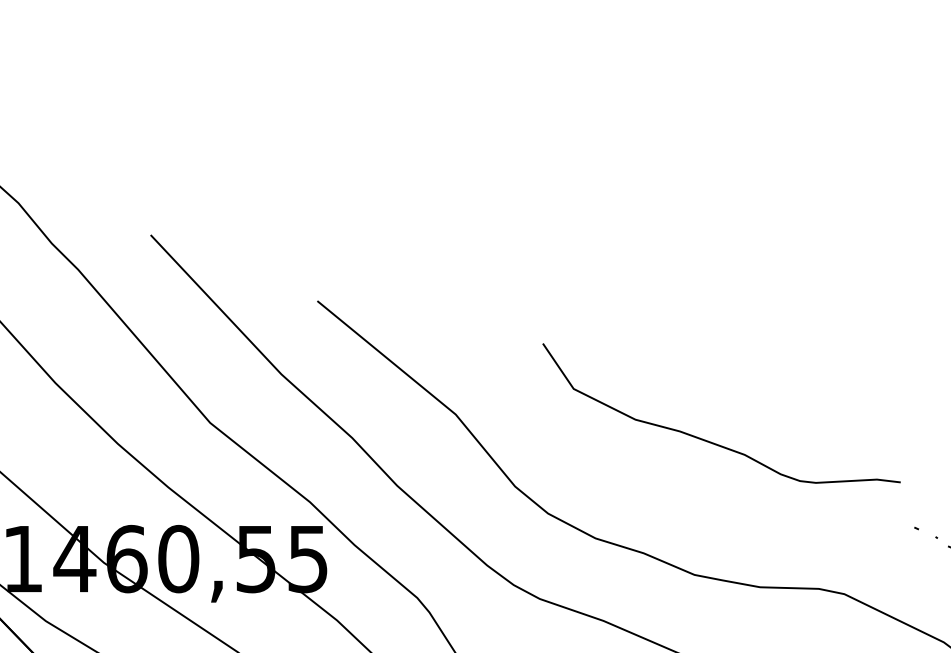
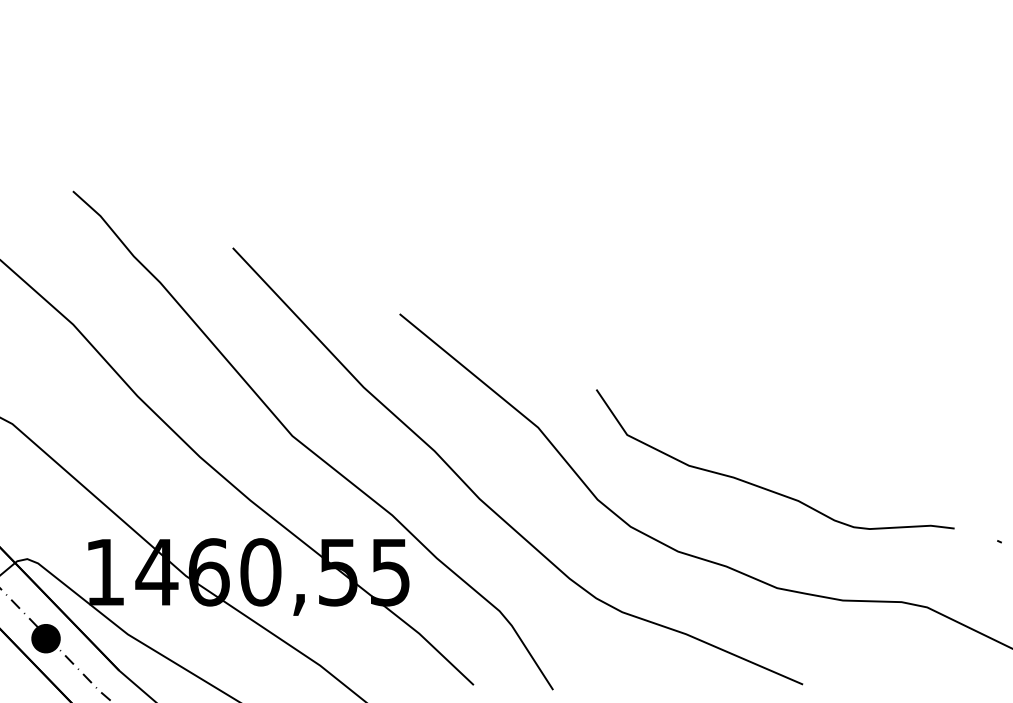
curve: (710, 441) -> (764, 487), moved

